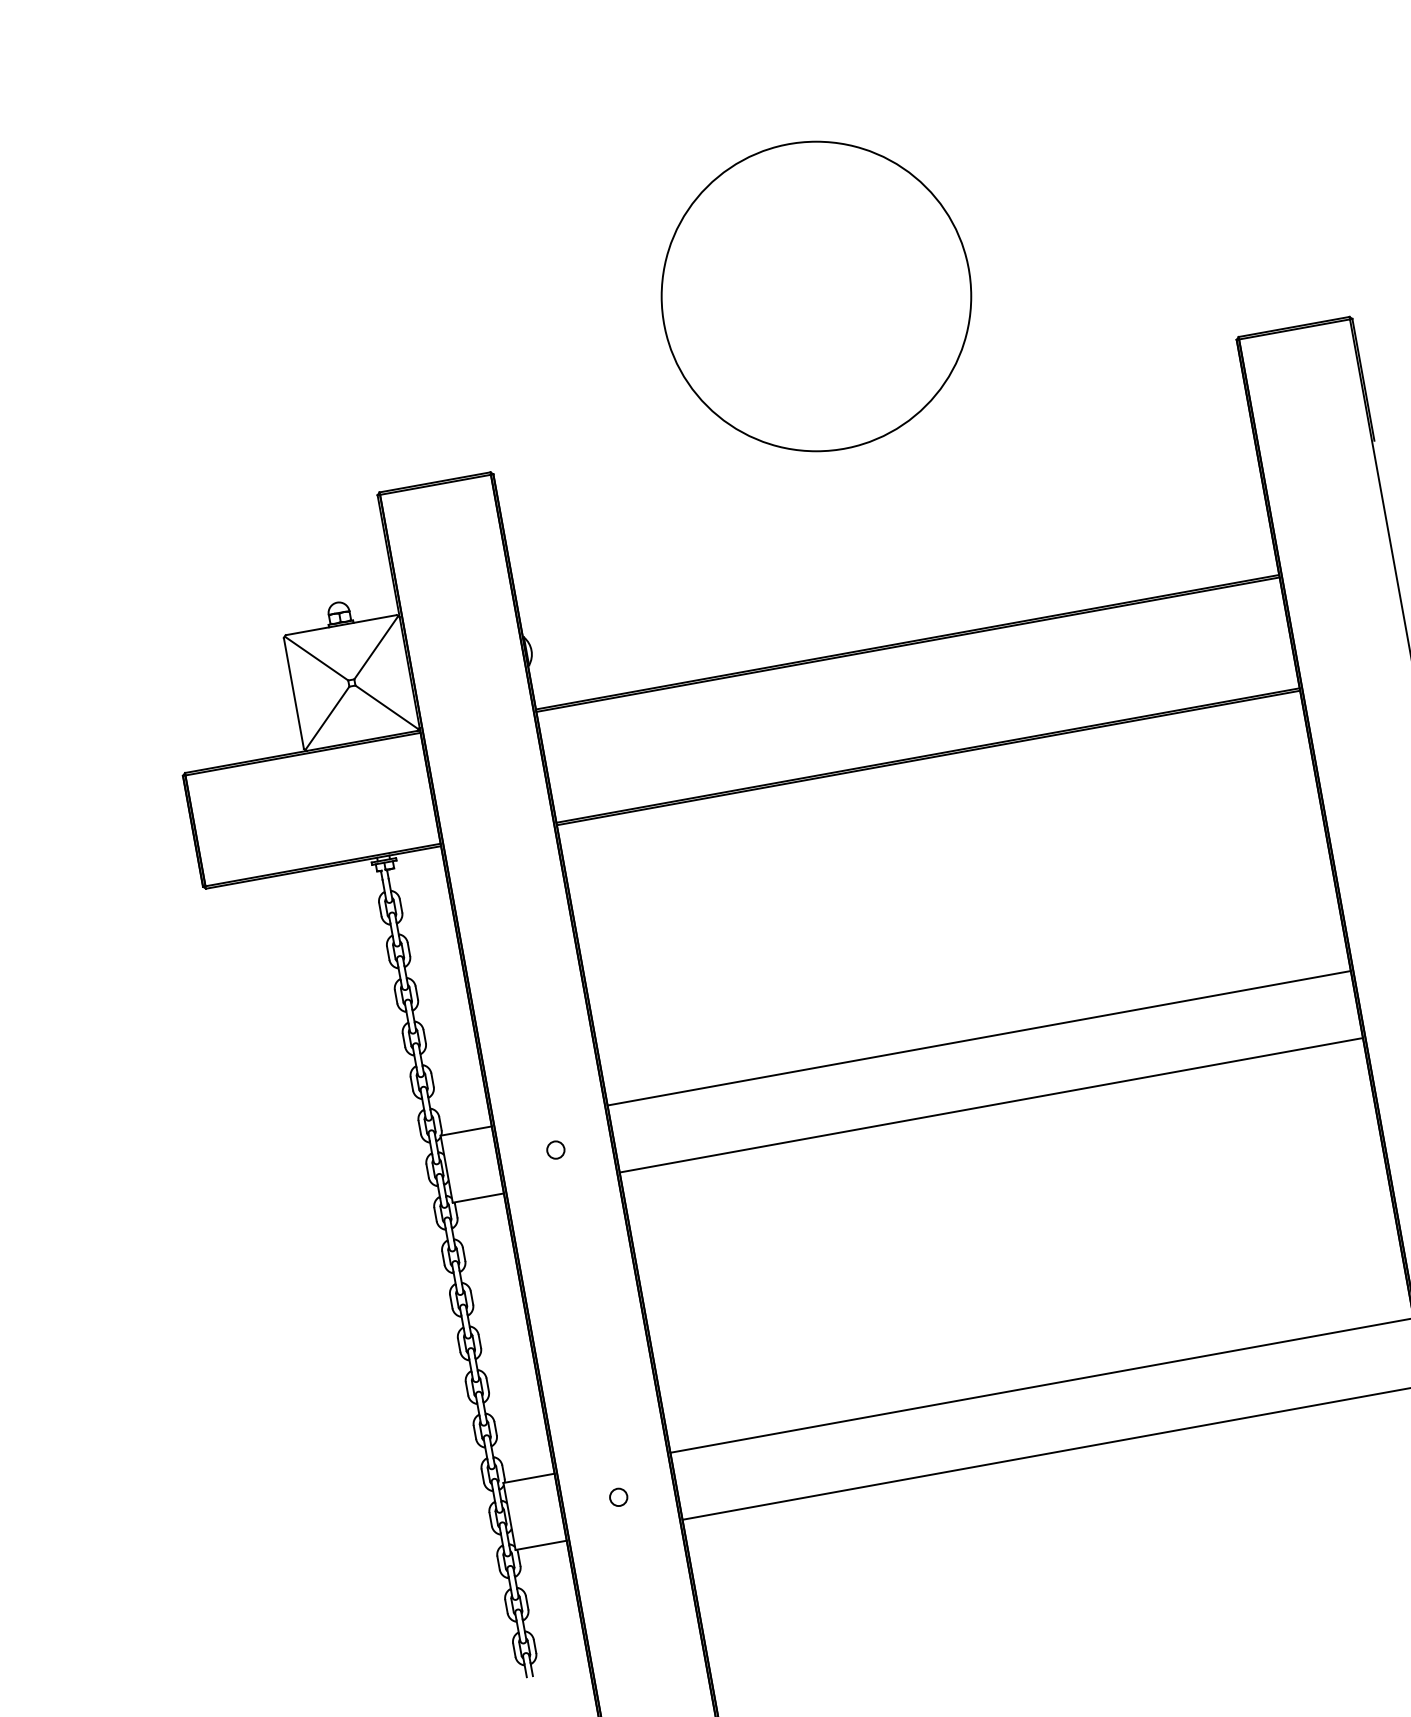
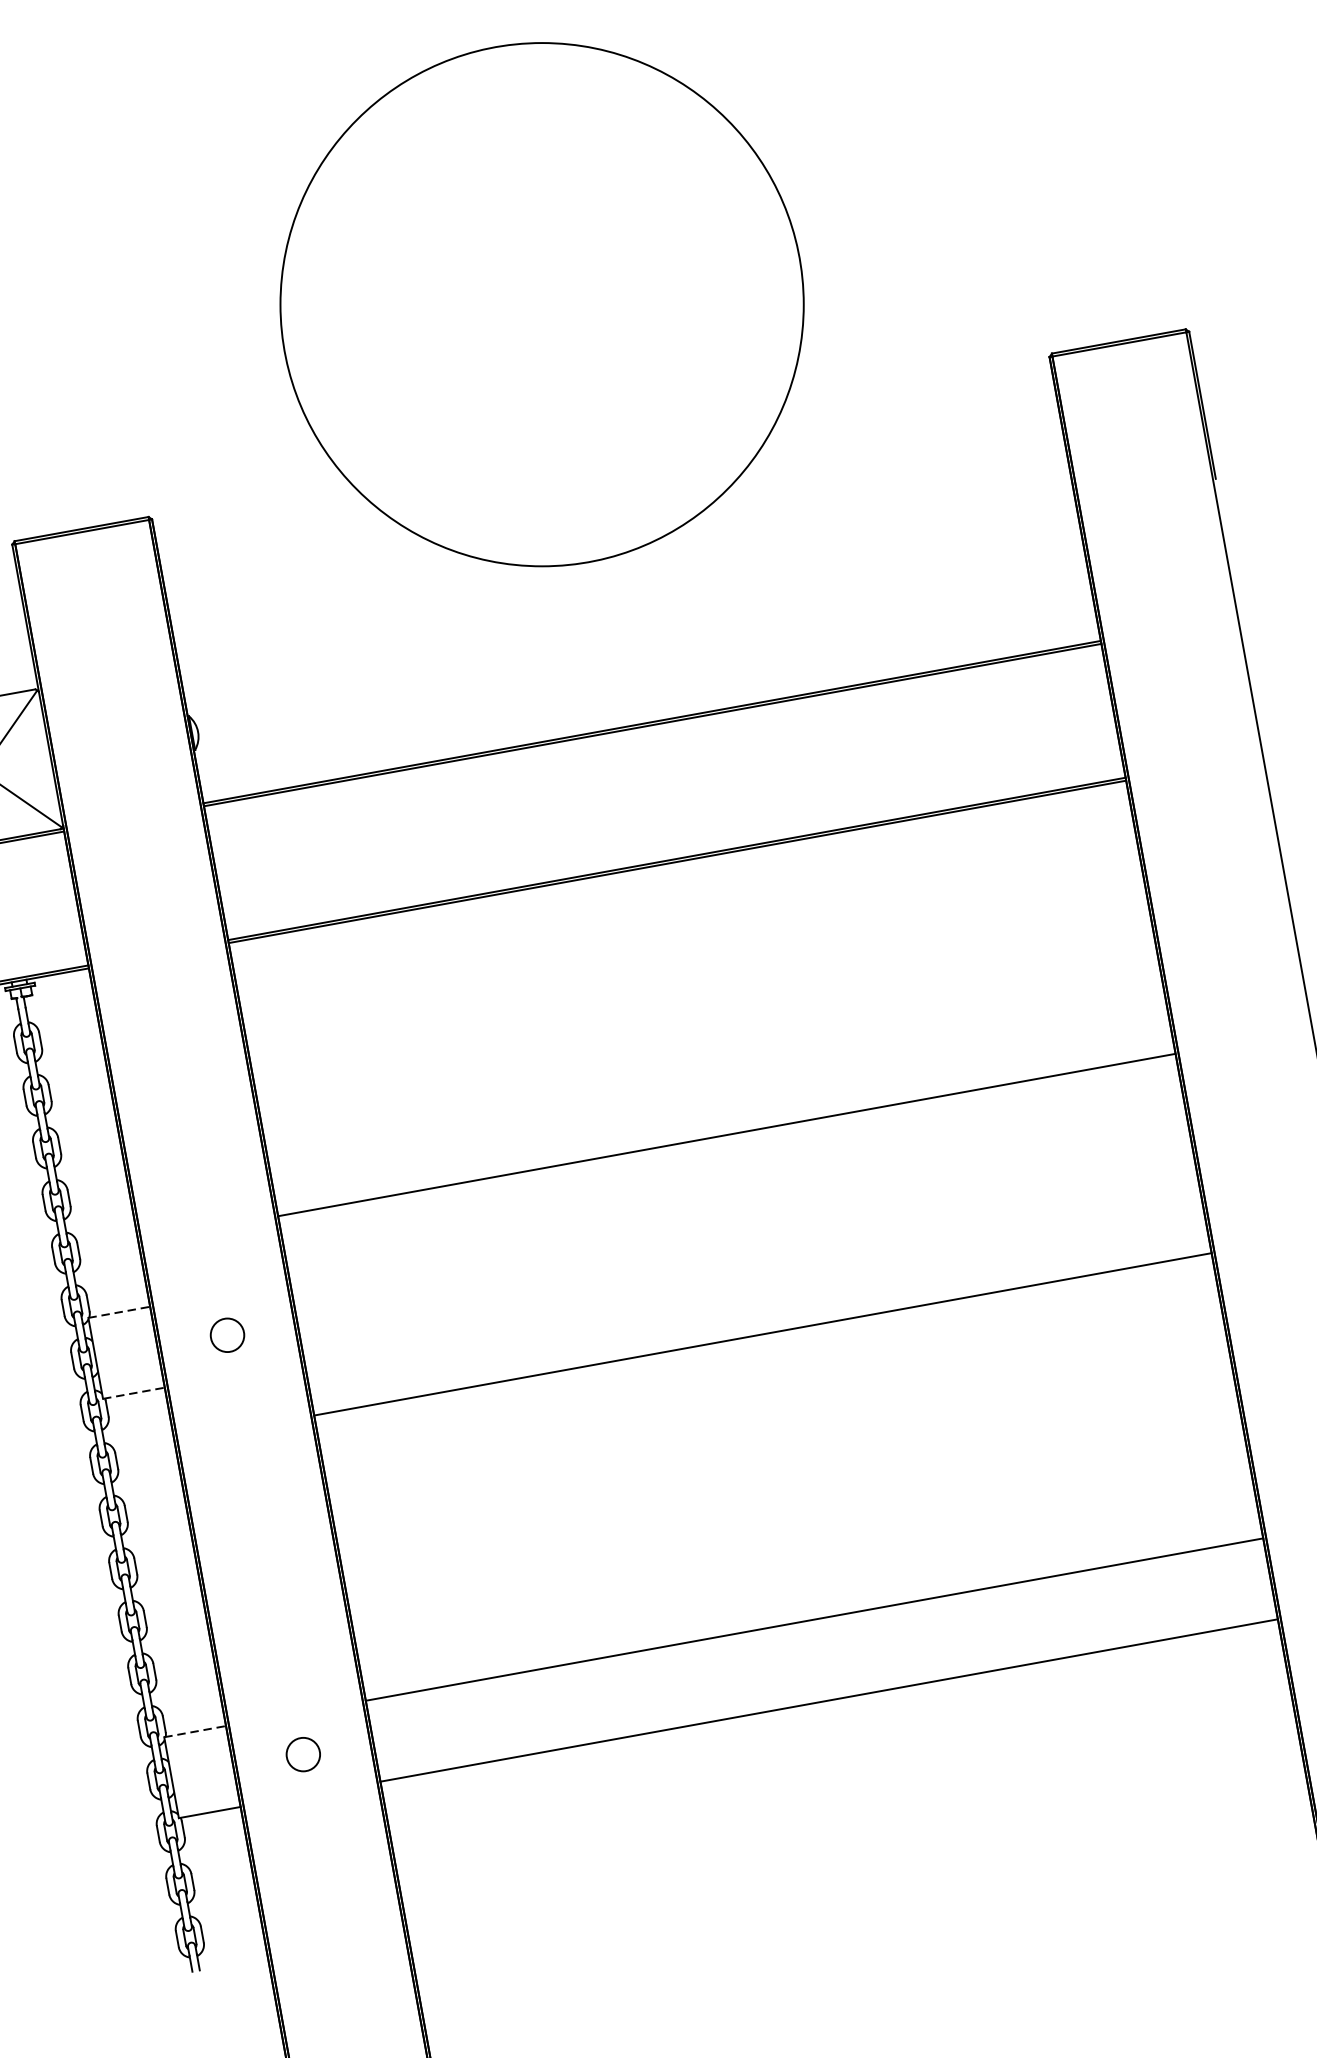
circle: (816, 296) -> (542, 304), size x1.4
line: (978, 1038) -> (725, 1135), moved
line: (990, 1105) -> (761, 1334), moved
line: (466, 1130) -> (119, 1311), solid -> dashed
circle: (555, 1149) -> (227, 1334), size x1.6
line: (478, 1198) -> (134, 1393), solid -> dashed
line: (529, 1478) -> (195, 1731), solid -> dashed
circle: (618, 1497) -> (303, 1754), size x1.6

